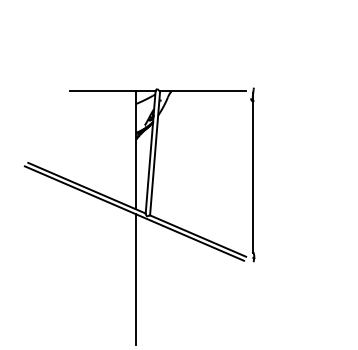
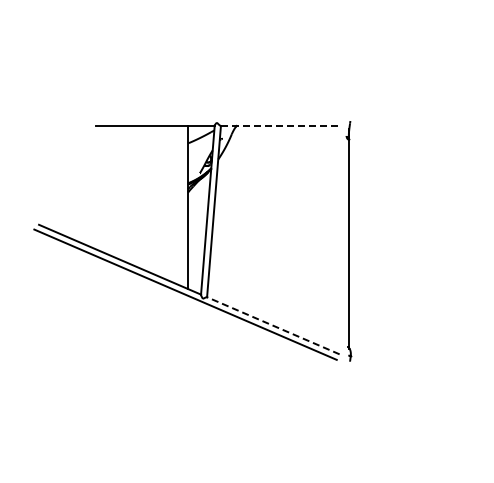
line: (203, 90) -> (280, 125), solid -> dashed
line: (197, 235) -> (272, 325), solid -> dashed
line: (136, 279) -> (188, 385), removed

